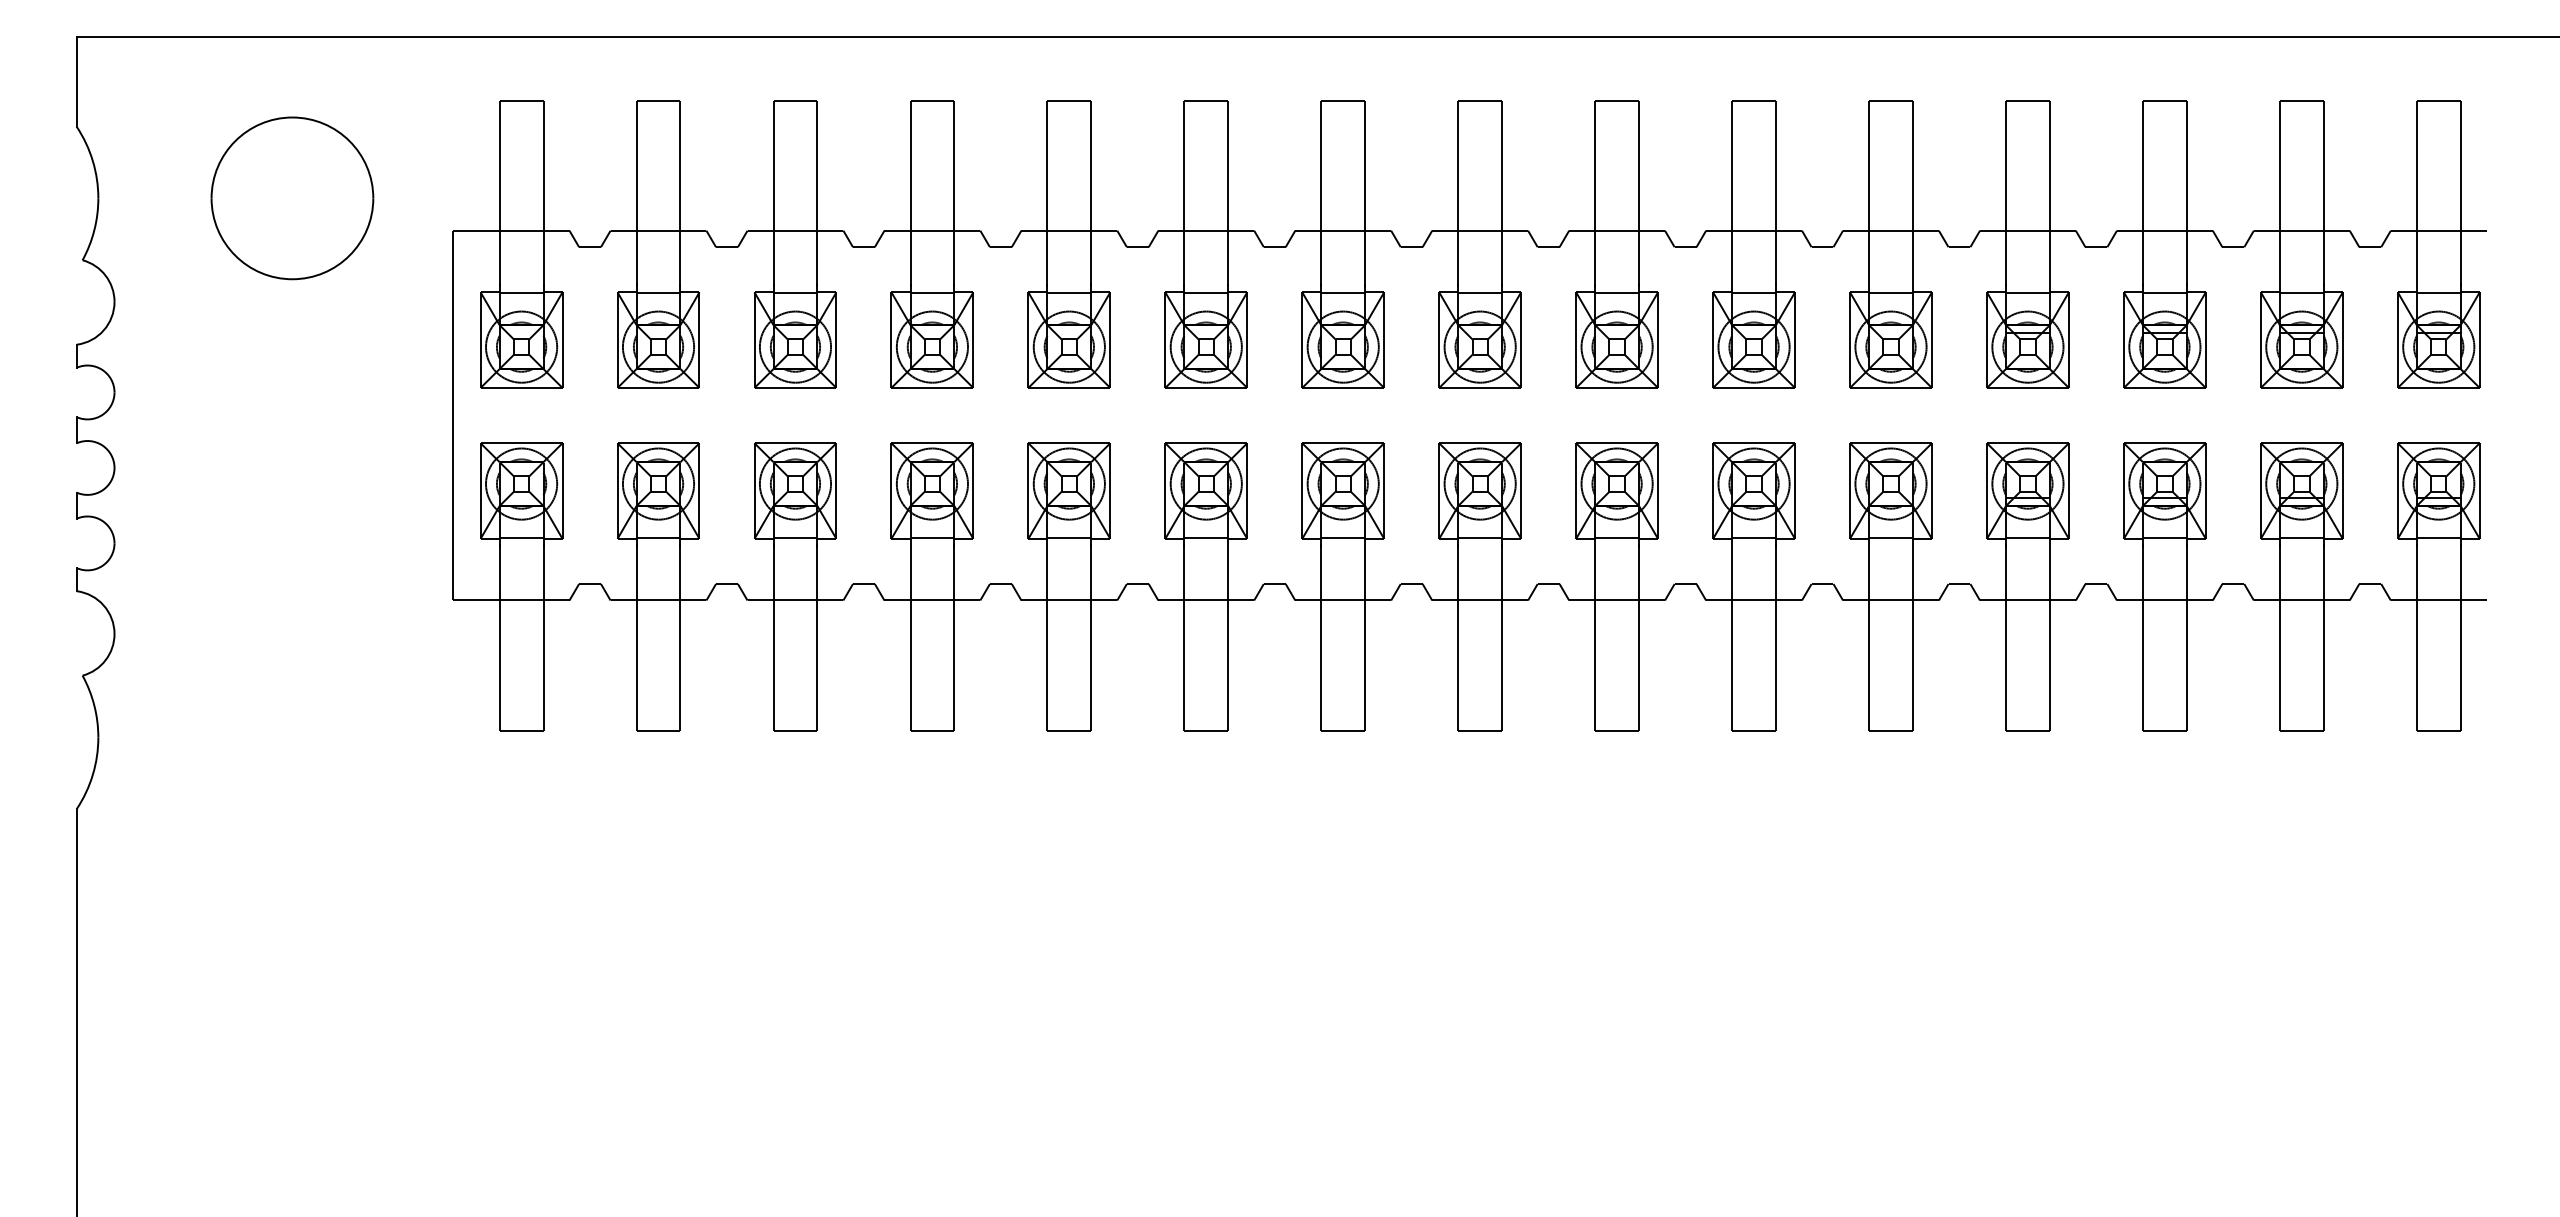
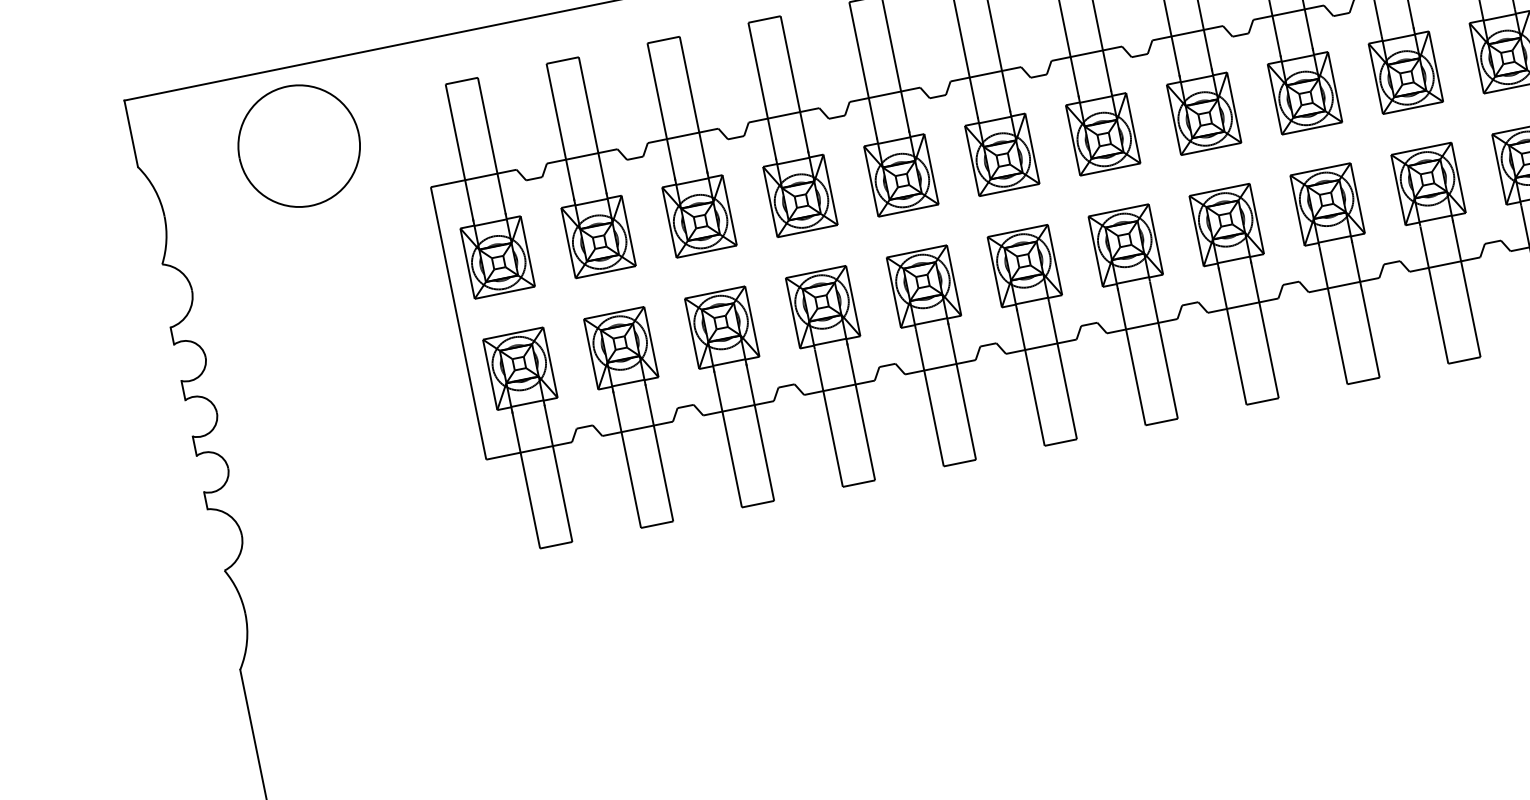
part: (292, 198) -> (299, 146), moved

